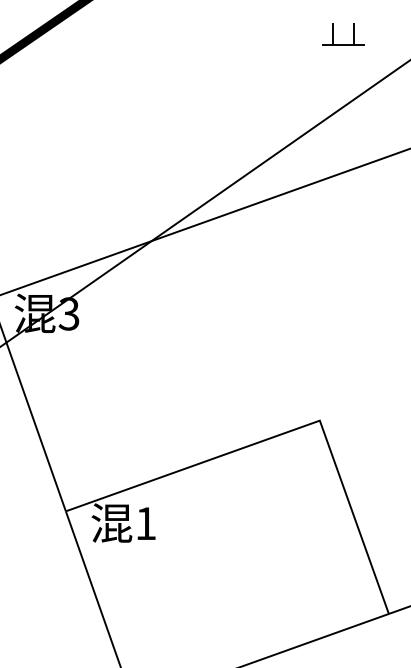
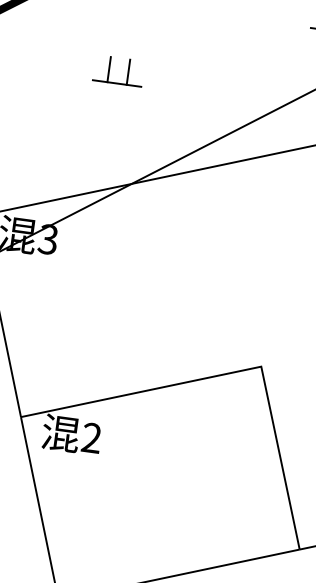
part: (110, 119) -> (109, 69), added
text: (145, 523) -> (91, 437), 1 -> 2

